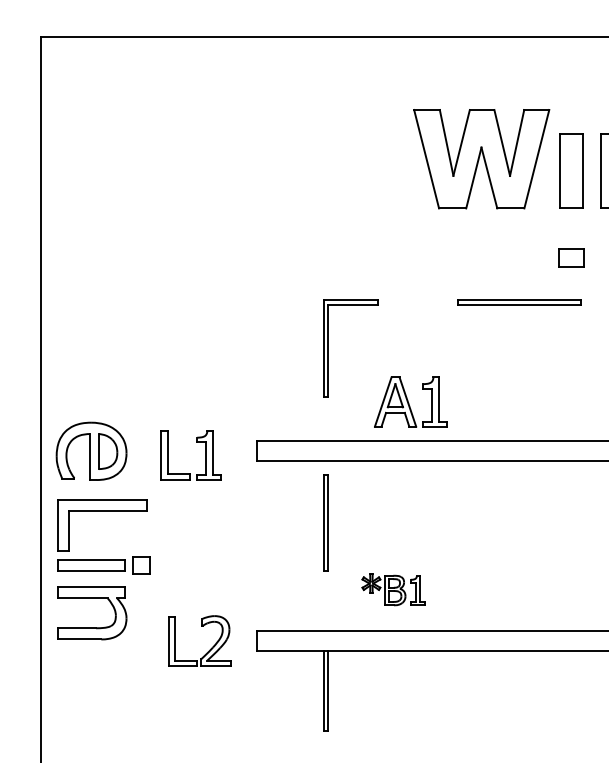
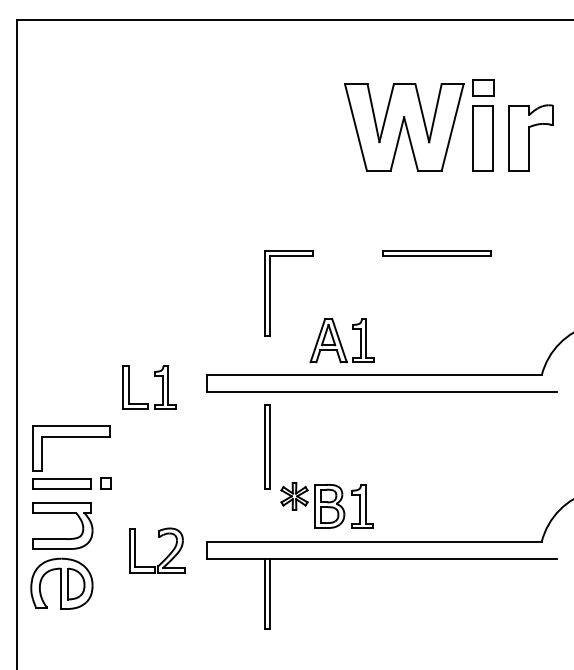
part: (571, 257) -> (483, 87), moved
part: (91, 450) -> (61, 583), moved
part: (141, 564) -> (105, 483), size x0.71
part: (393, 589) -> (326, 505), size x1.67

